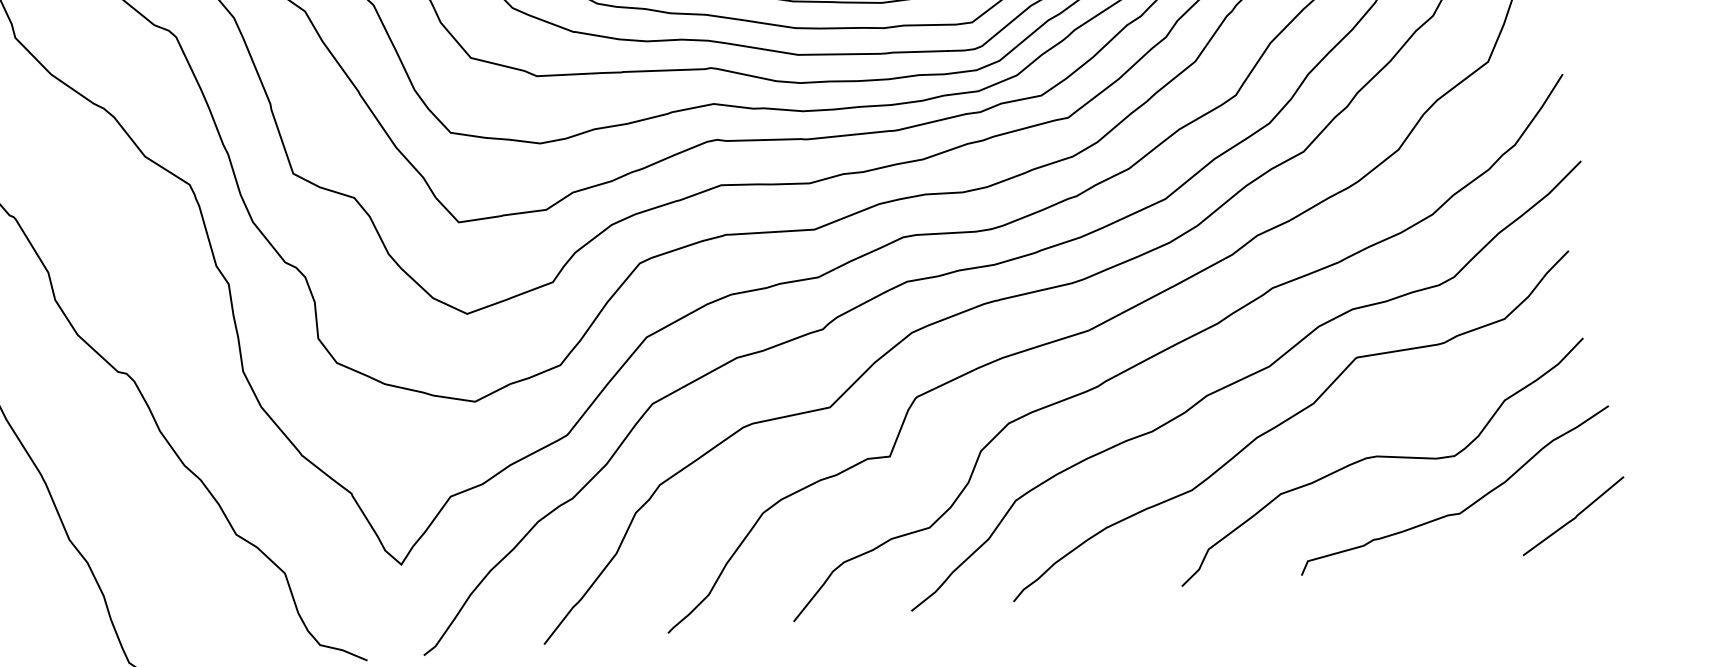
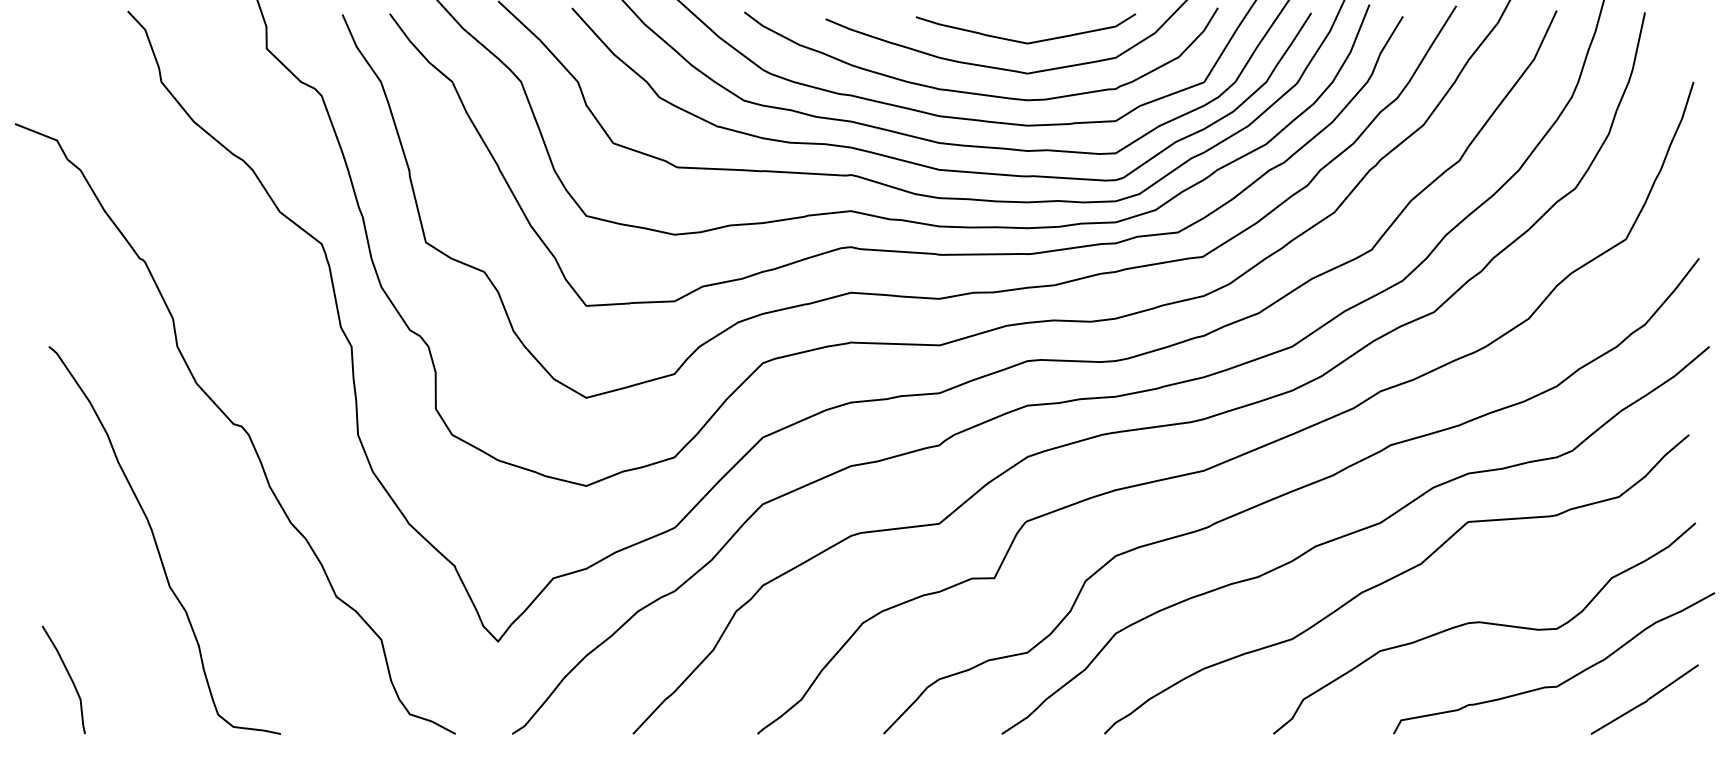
curve: (1574, 517) -> (1645, 700), moved

